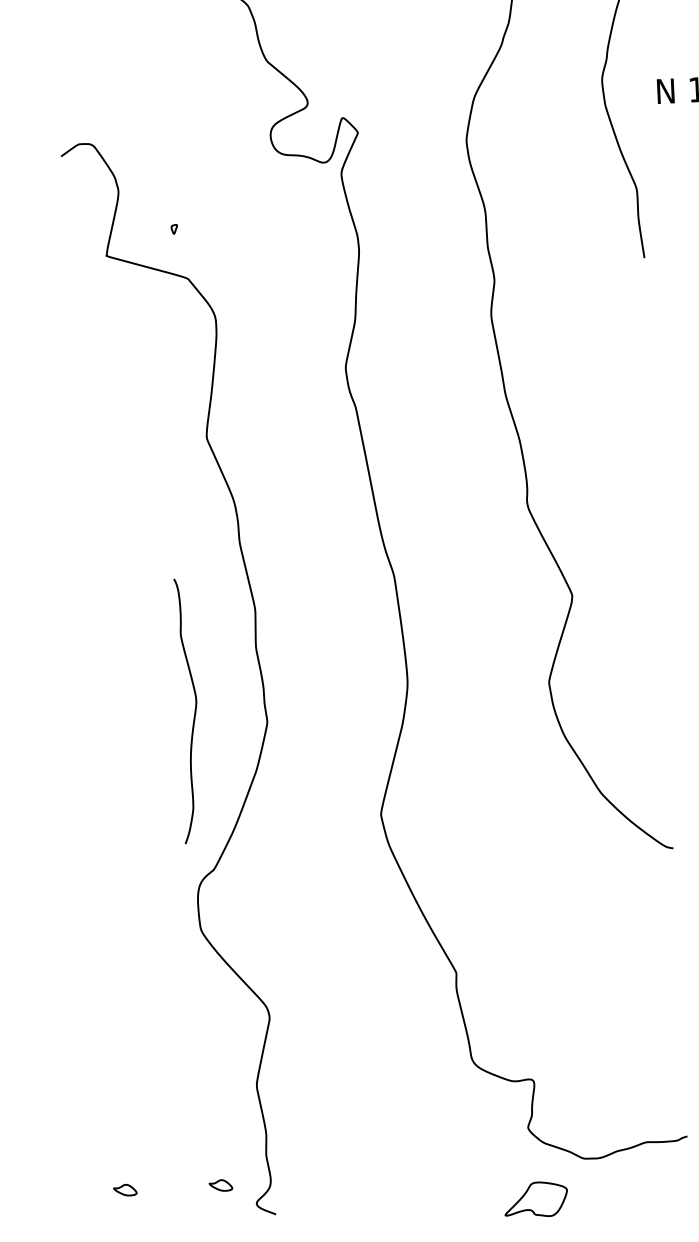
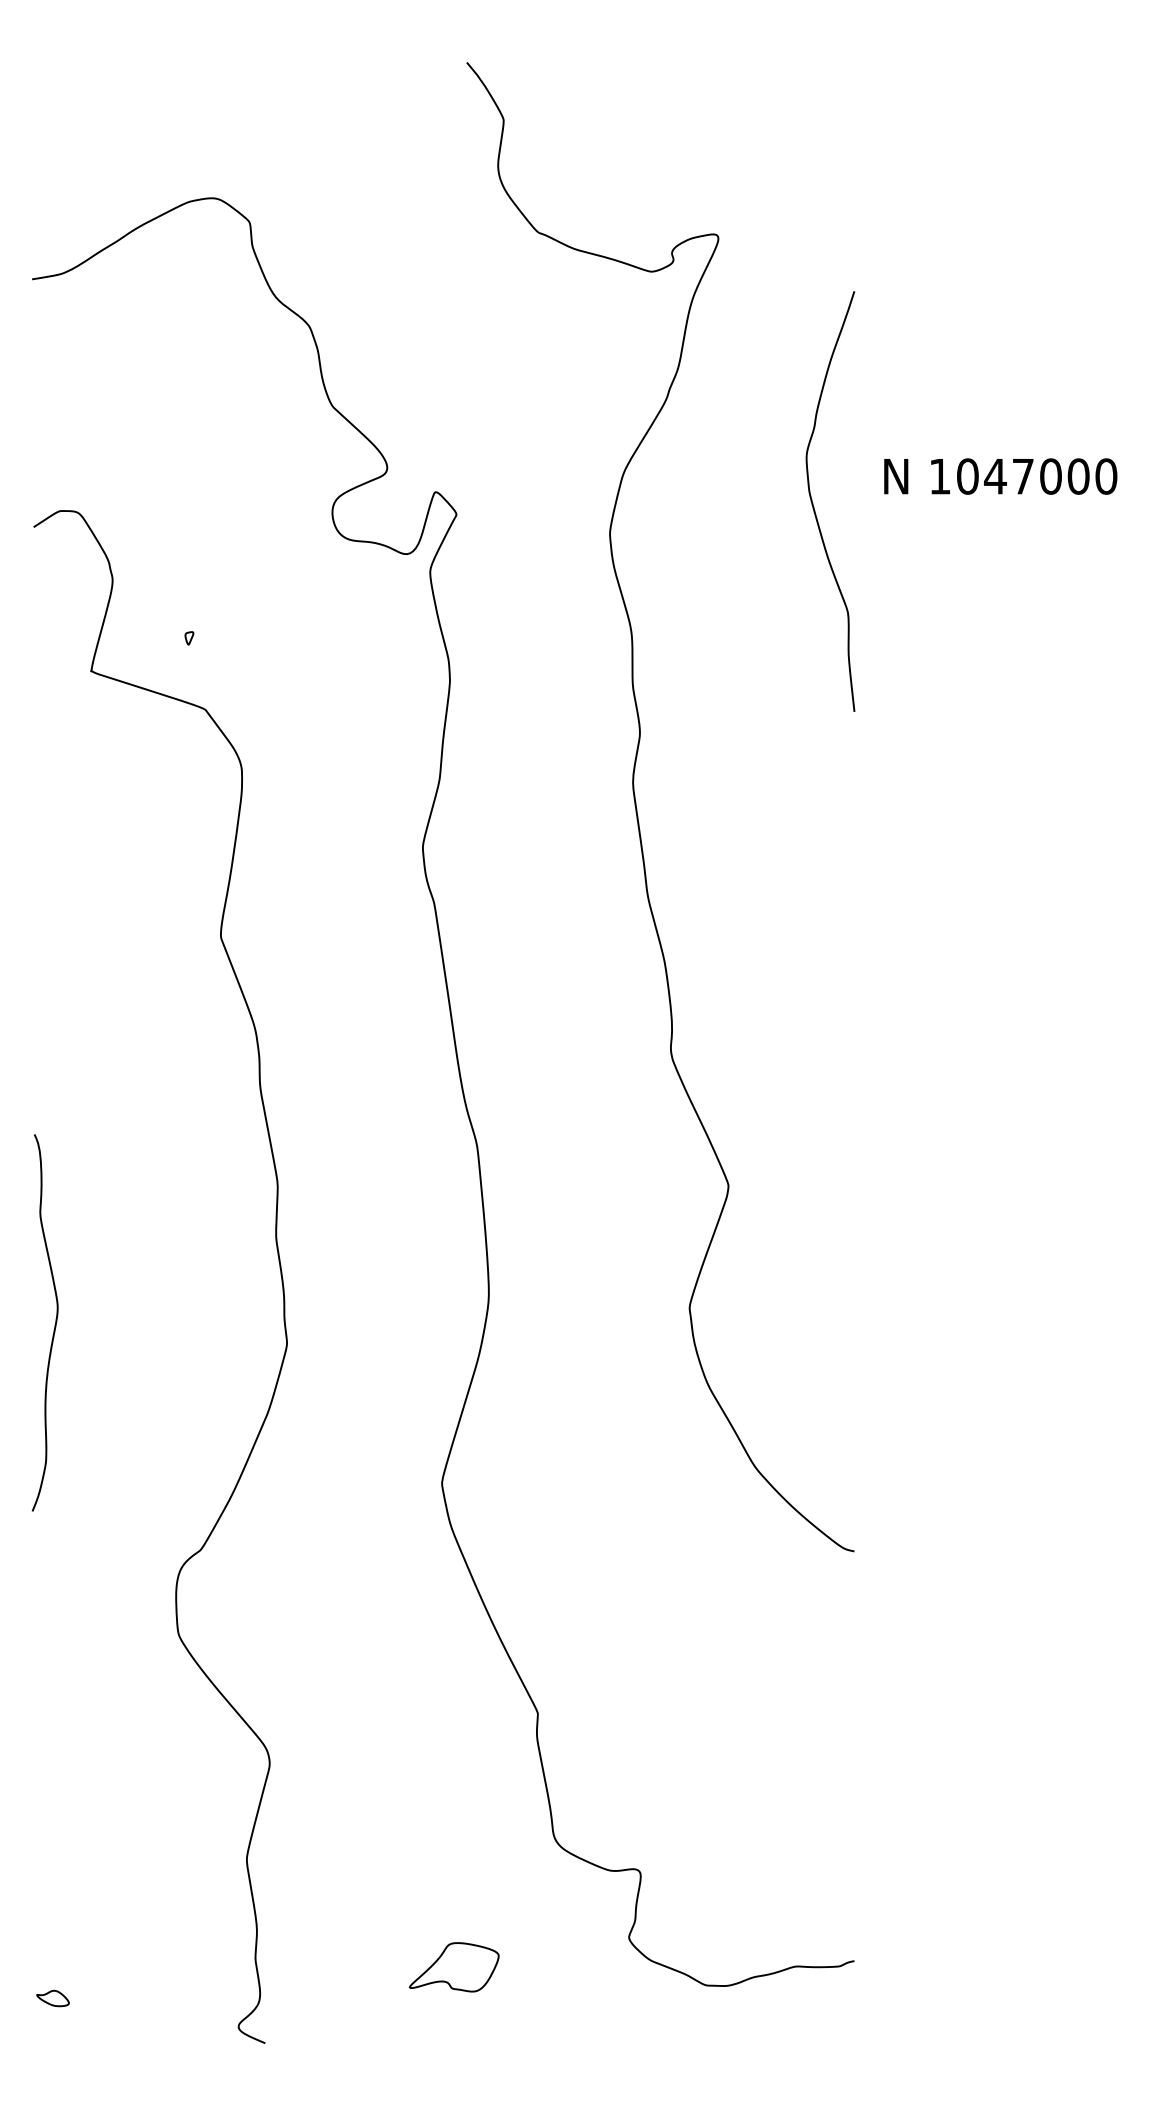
curve: (194, 711) -> (54, 1324), moved
part: (220, 1185) -> (188, 1998), removed
part: (535, 1199) -> (453, 1967), moved

